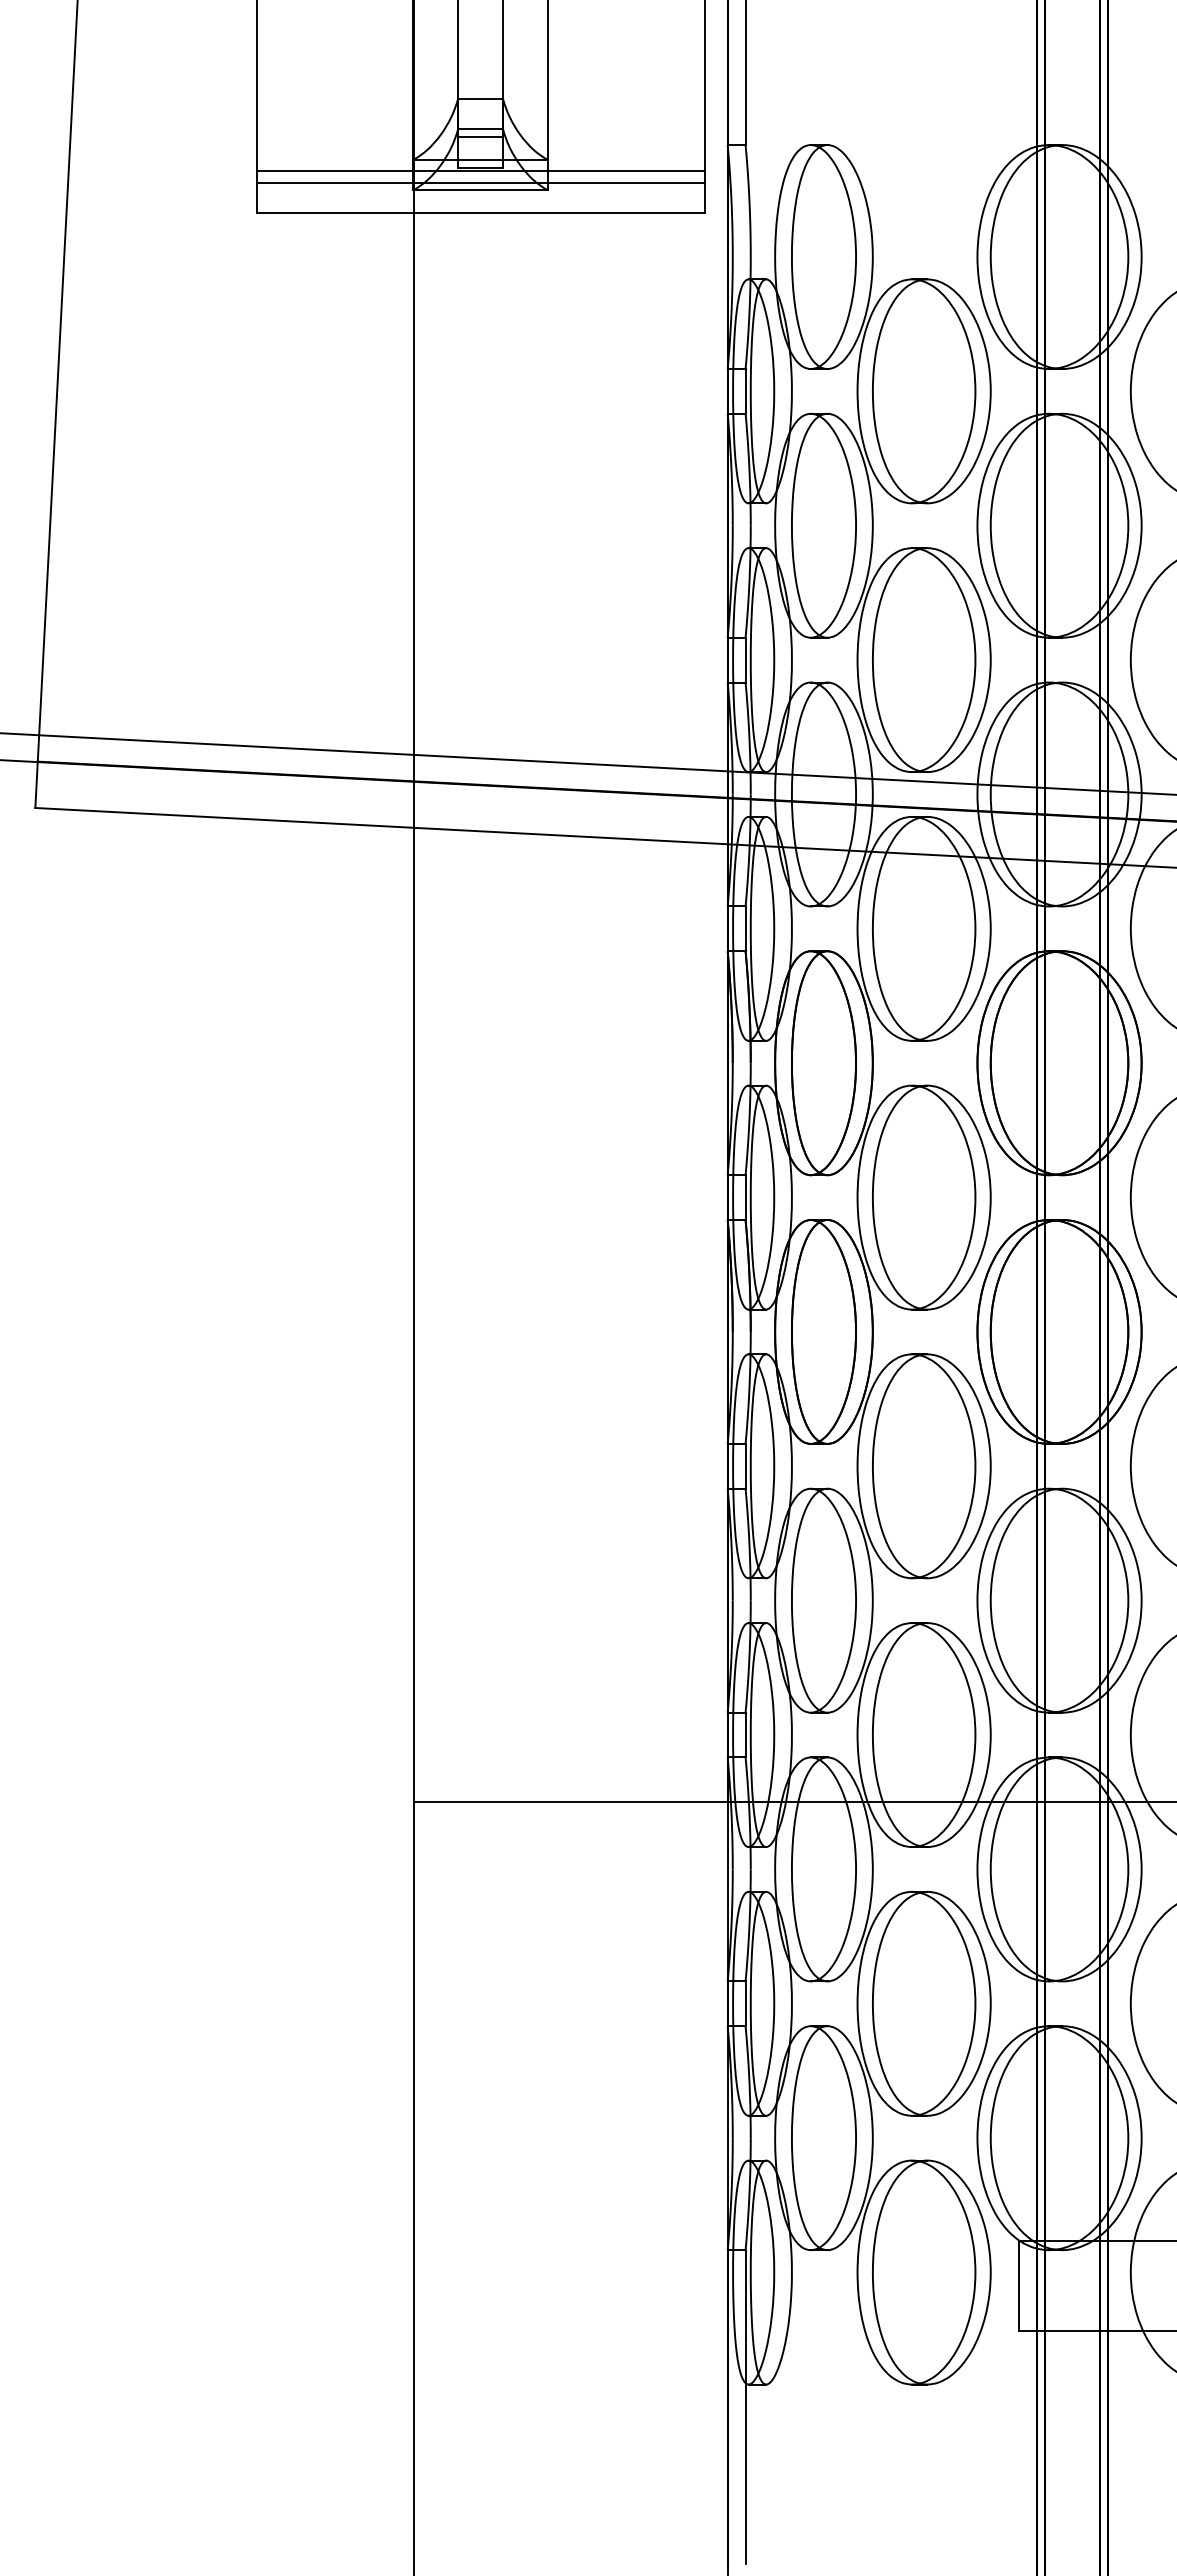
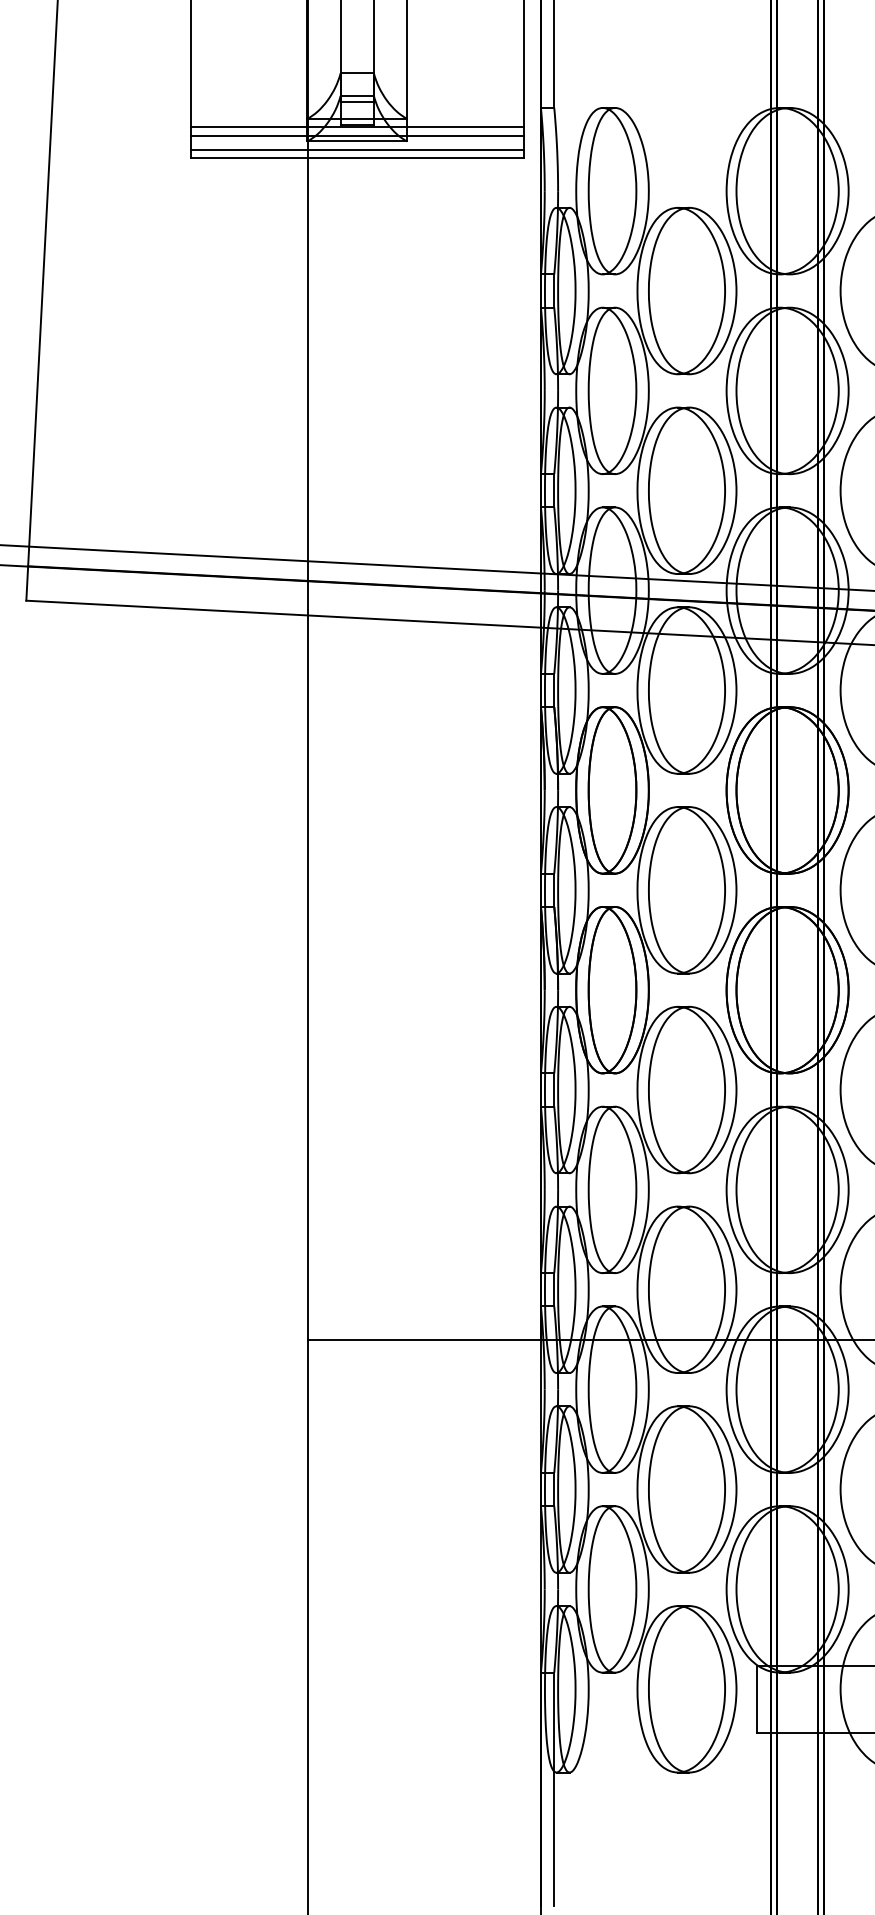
line: (480, 201) -> (357, 149), added

